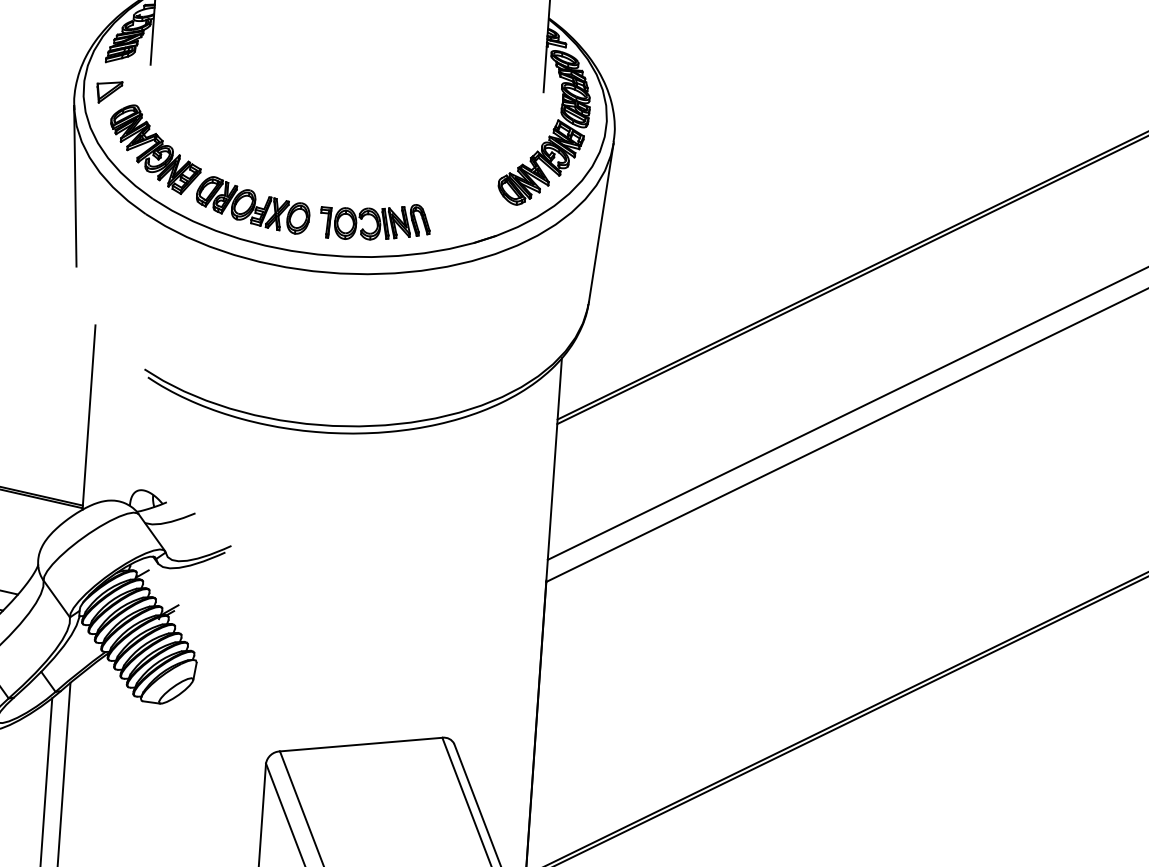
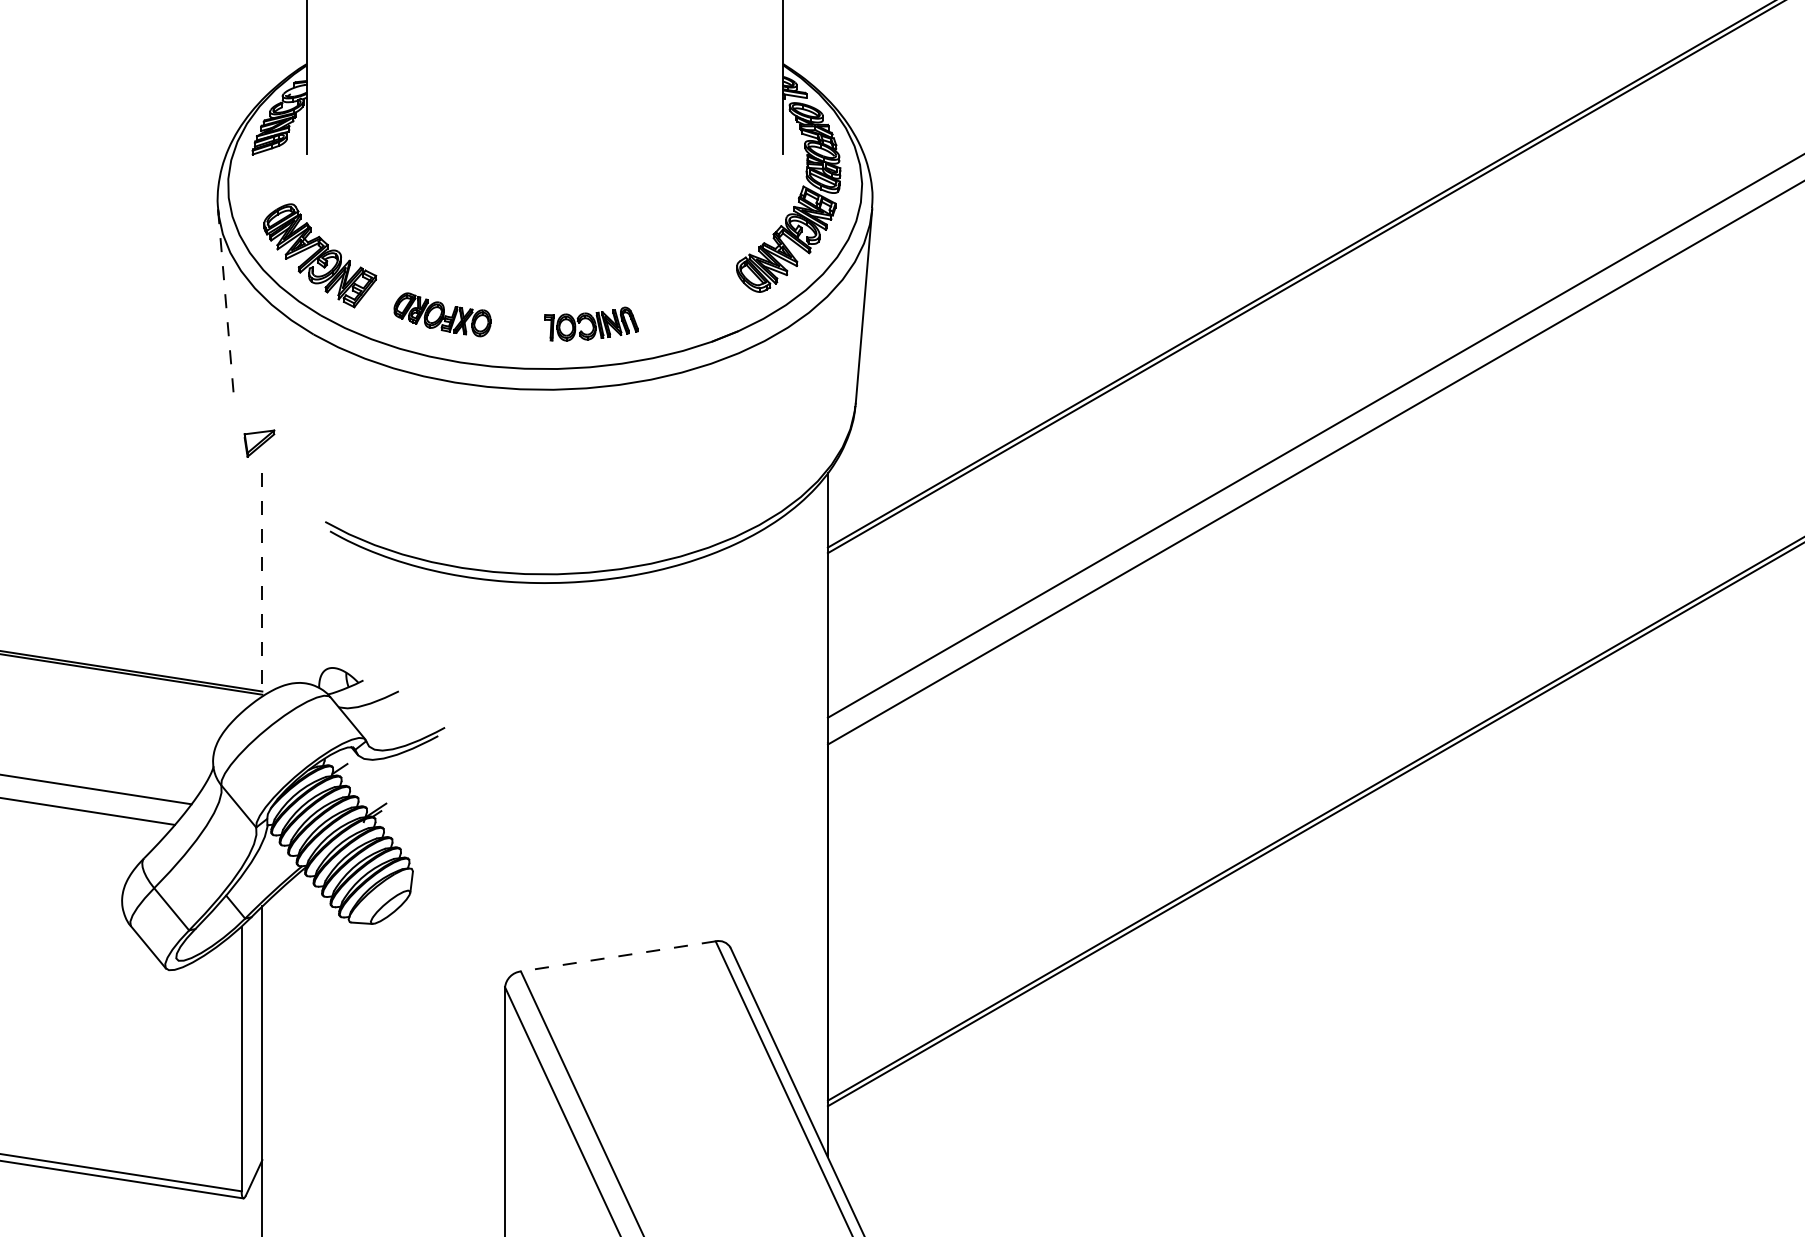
part: (109, 92) -> (259, 443), moved
line: (75, 186) -> (226, 307), solid -> dashed
part: (253, 205) -> (442, 314), size x0.7
part: (375, 221) -> (591, 323), size x0.7
line: (89, 417) -> (262, 584), solid -> dashed
line: (361, 744) -> (618, 956), solid -> dashed

